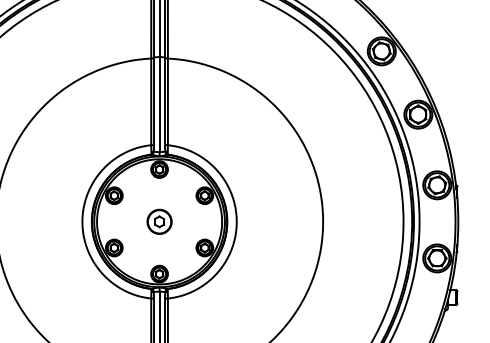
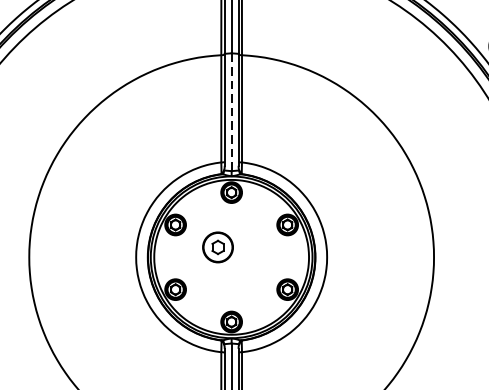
line: (159, 104) -> (231, 112), solid -> dashed
part: (159, 221) -> (217, 246), moved

